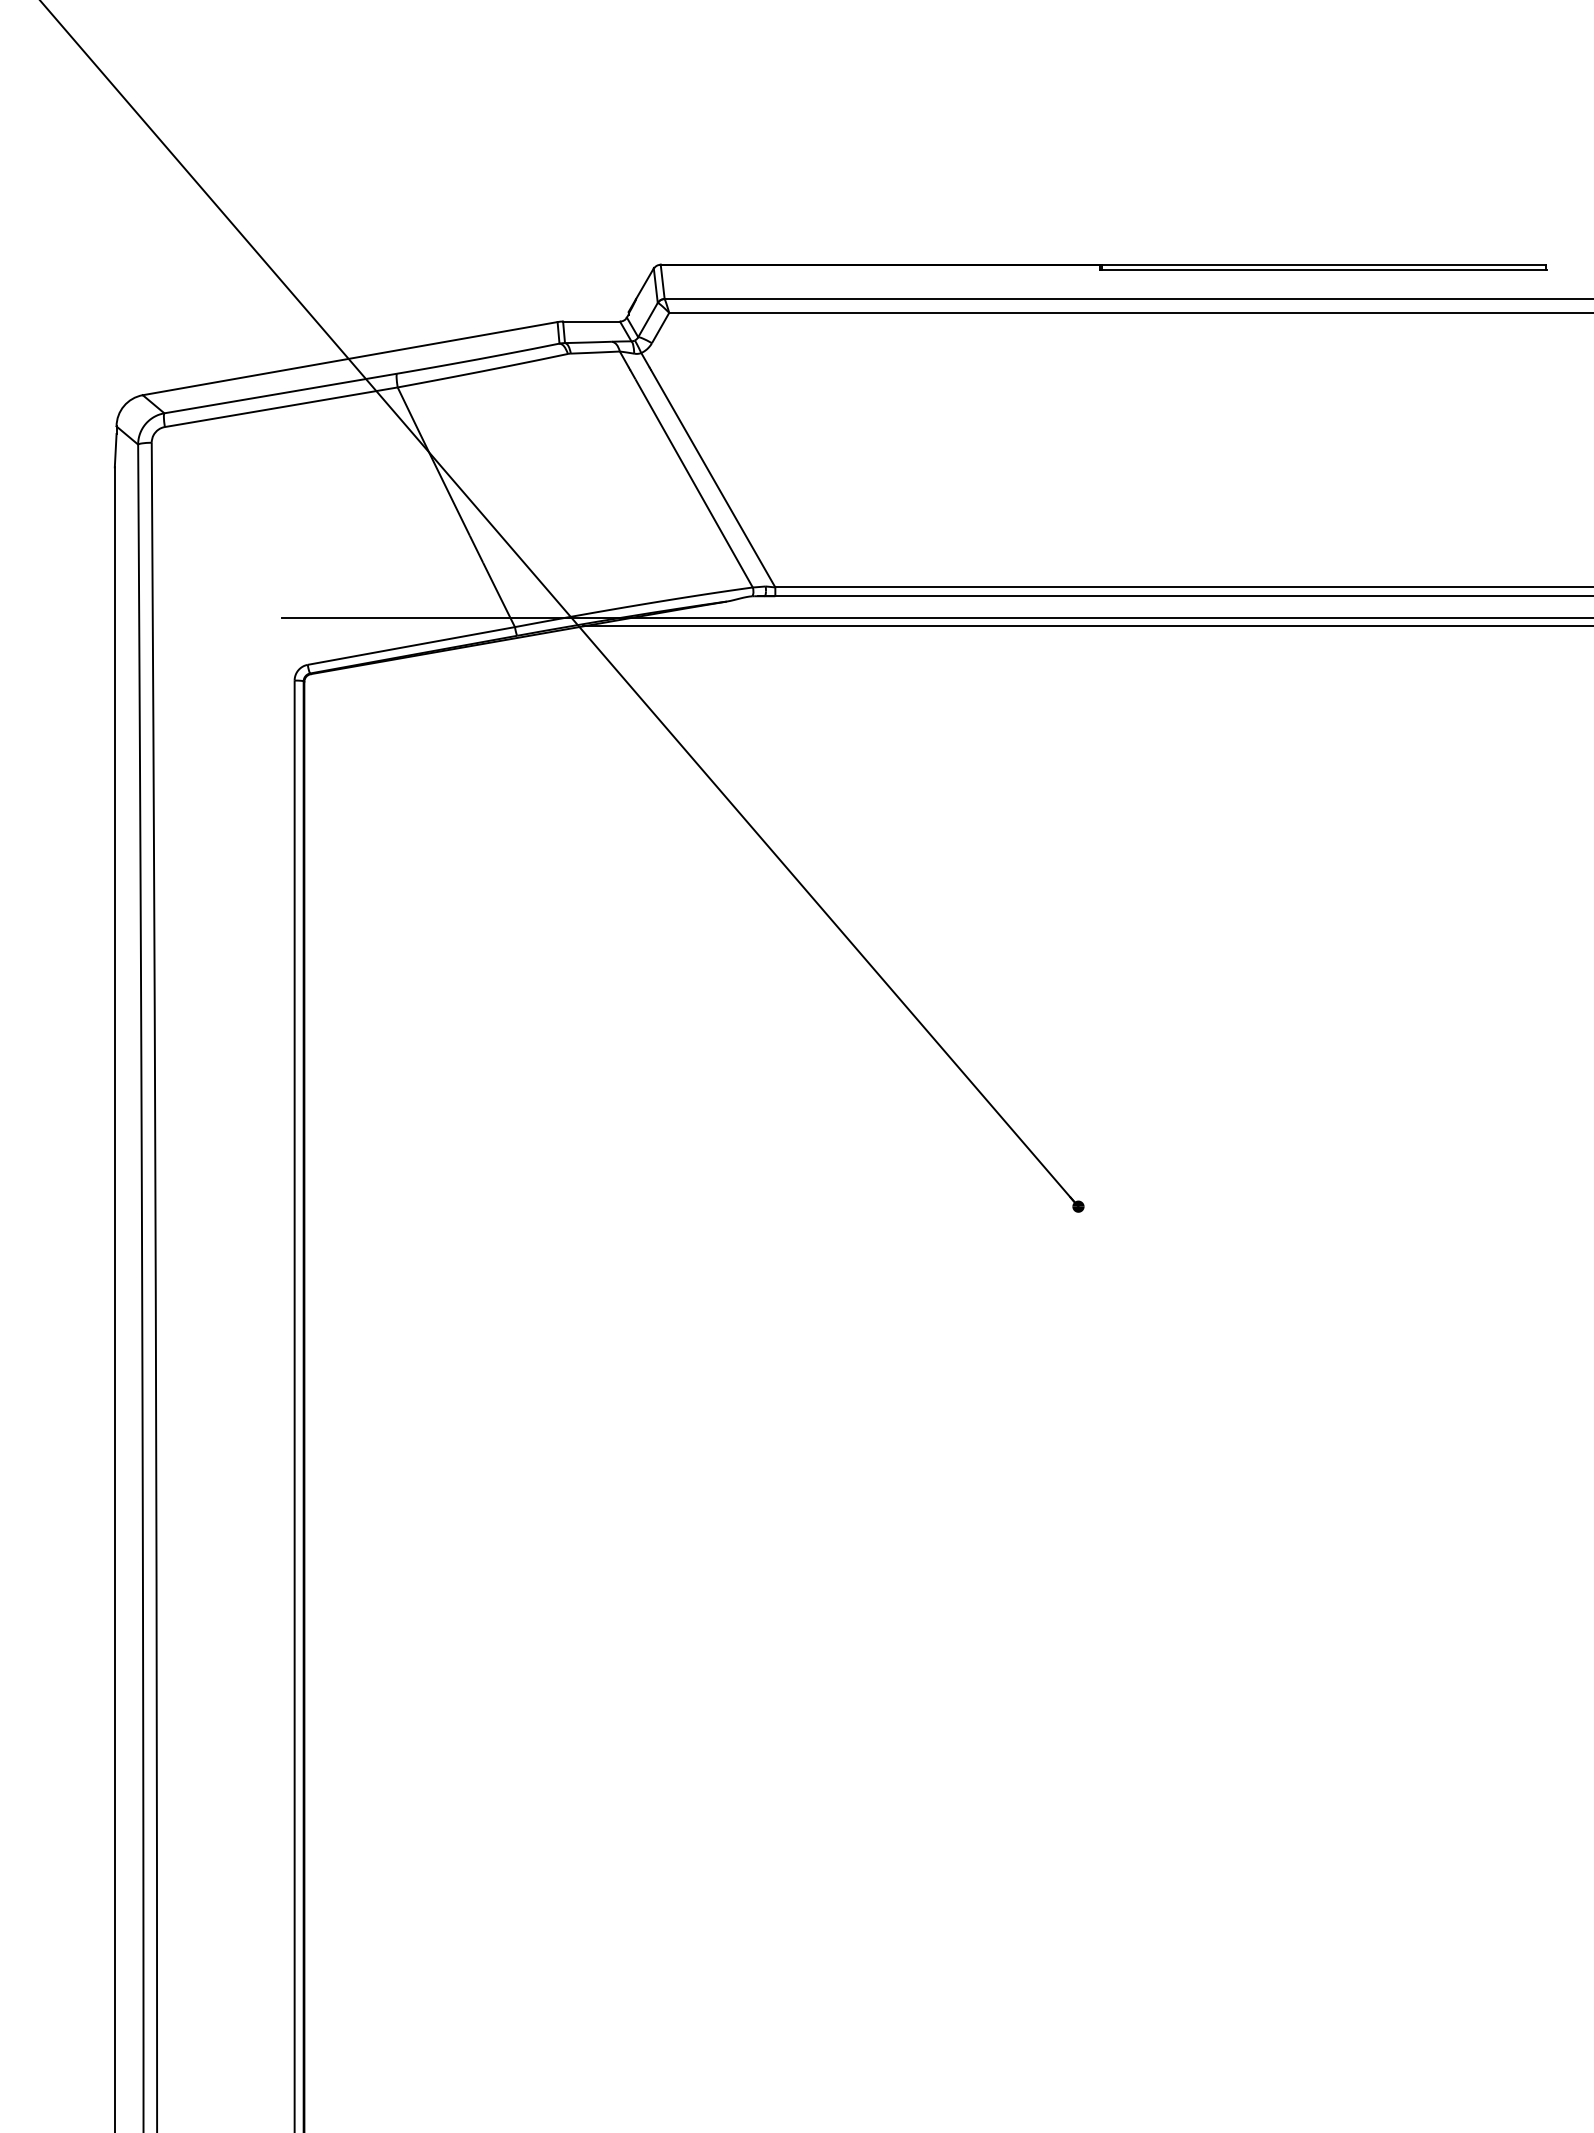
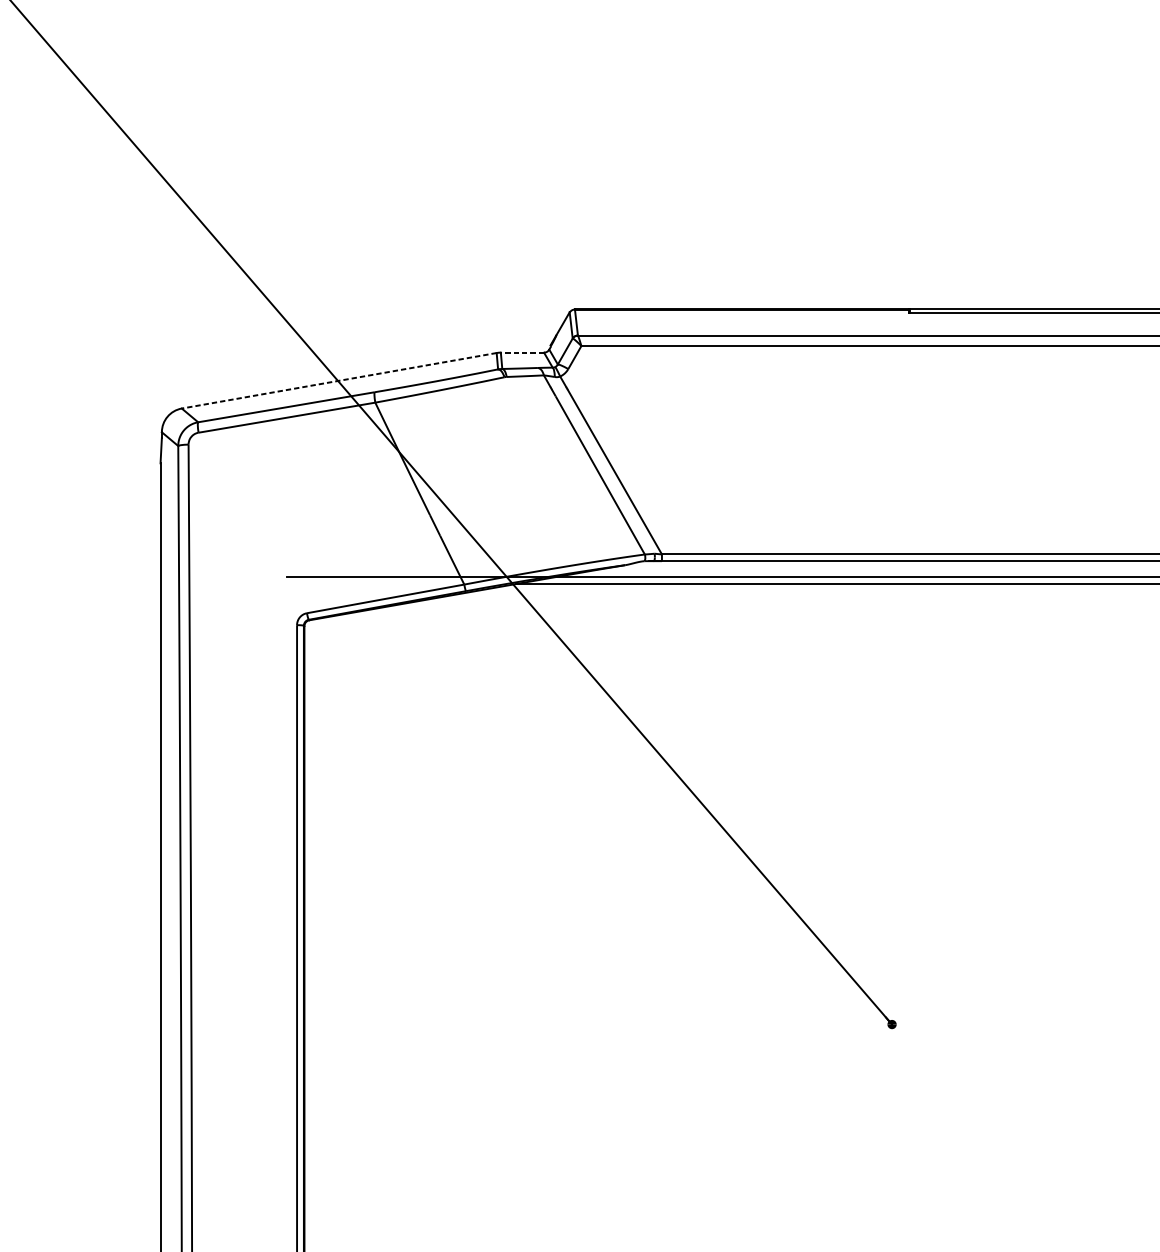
line: (591, 321) -> (522, 352), solid -> dashed
line: (350, 358) -> (339, 380), solid -> dashed

